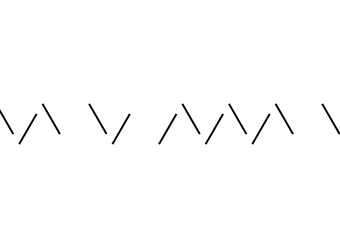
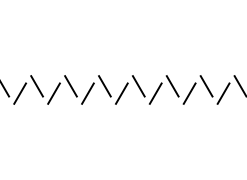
line: (144, 118) -> (104, 85), added
line: (74, 128) -> (54, 93), added
line: (307, 128) -> (223, 93), added

